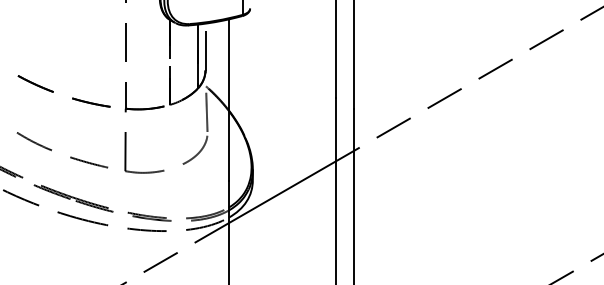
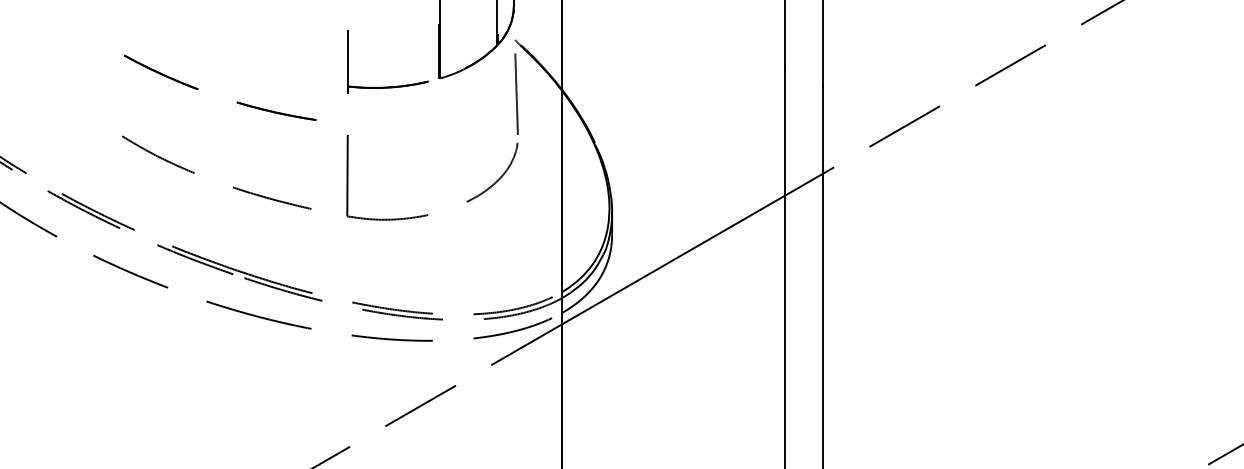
part: (53, 91) -> (197, 88), moved

